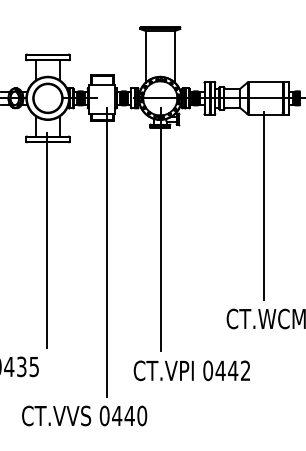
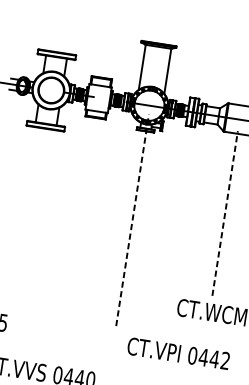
line: (263, 205) -> (224, 213), solid -> dashed
line: (161, 229) -> (132, 220), solid -> dashed
line: (47, 240) -> (31, 214), removed
line: (106, 252) -> (81, 232), removed
text: (191, 370) -> (178, 353), moved

